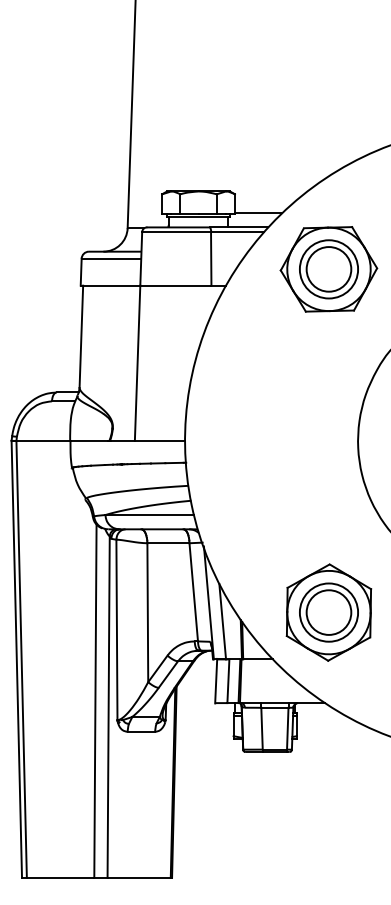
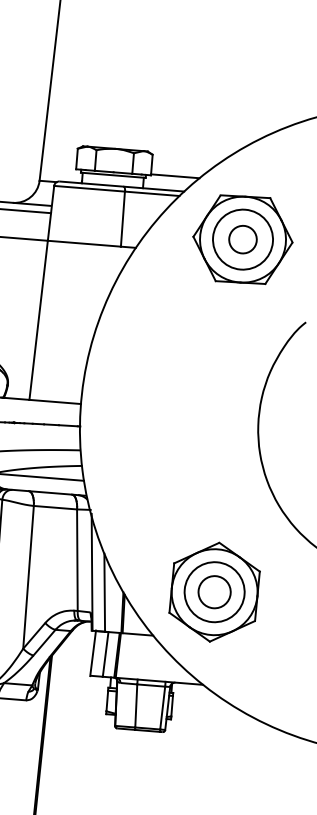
circle: (328, 269) -> (242, 239), size x0.6
circle: (328, 612) -> (214, 592), size x0.7

